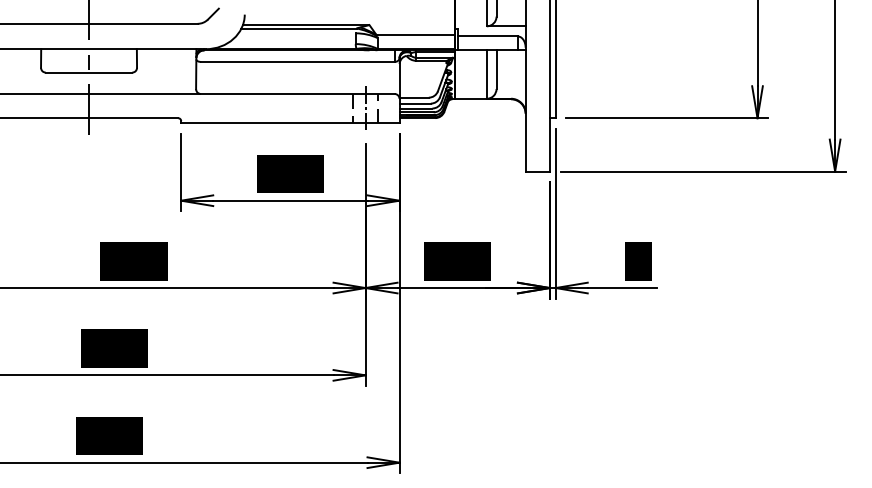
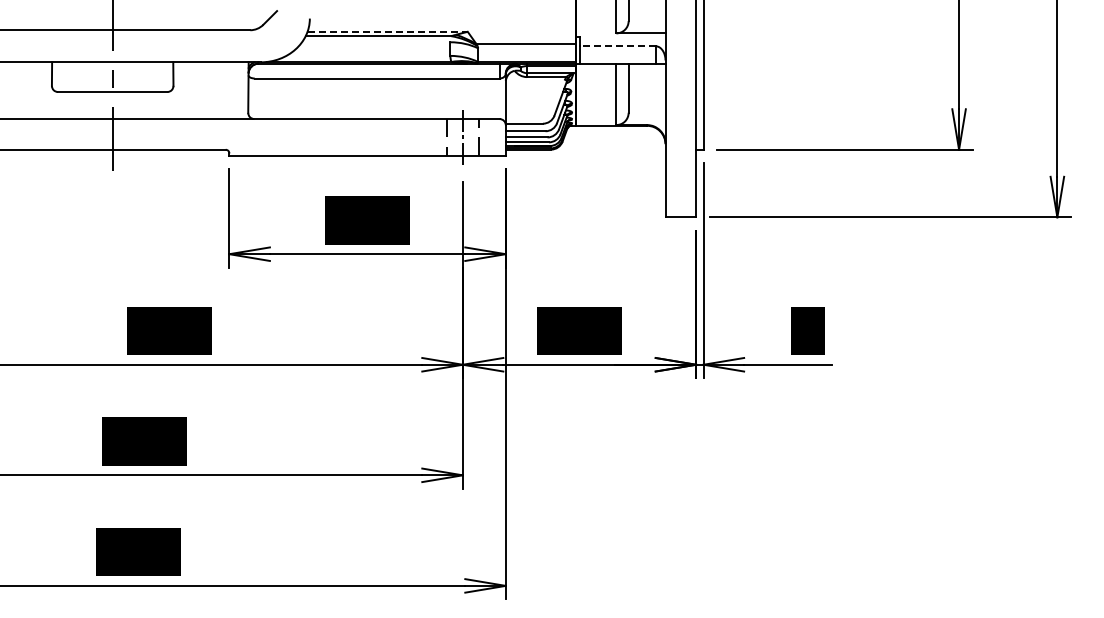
line: (306, 24) -> (388, 31), solid -> dashed
line: (487, 36) -> (617, 46), solid -> dashed

